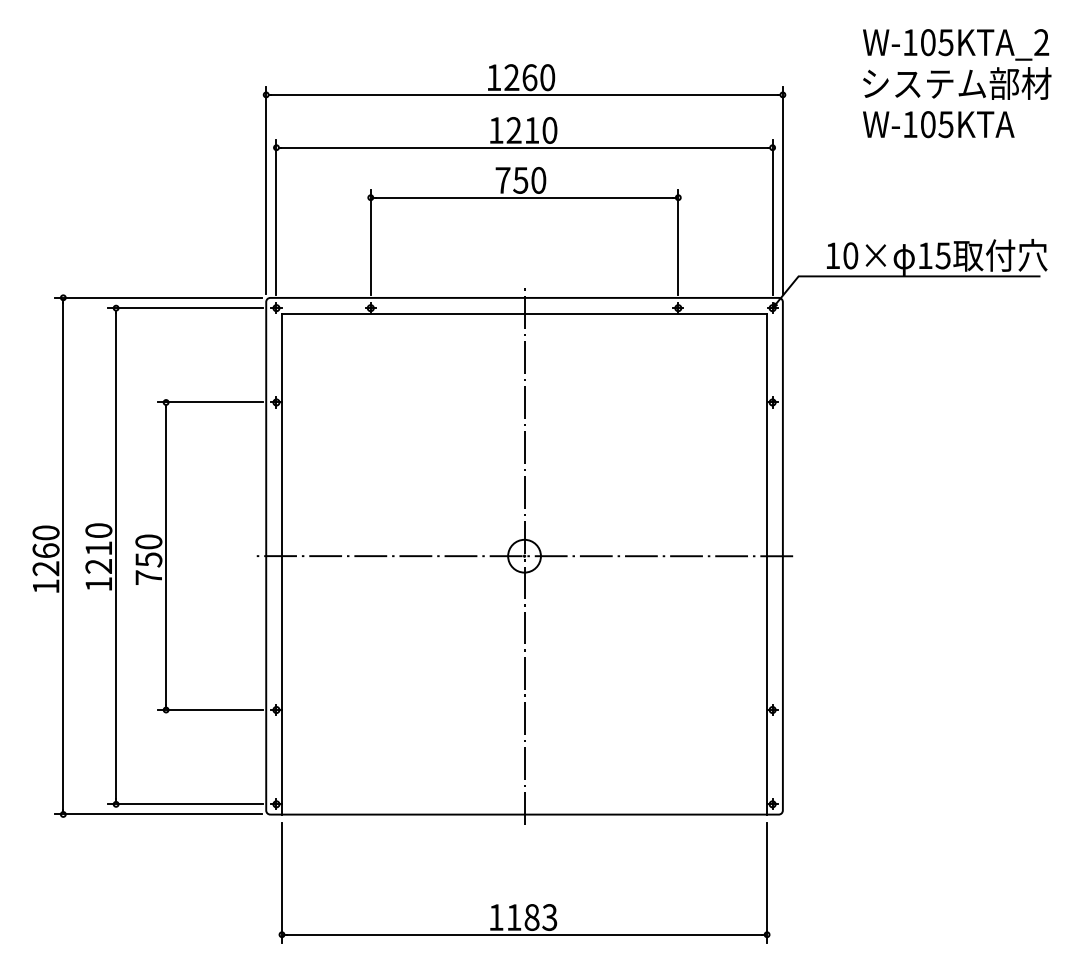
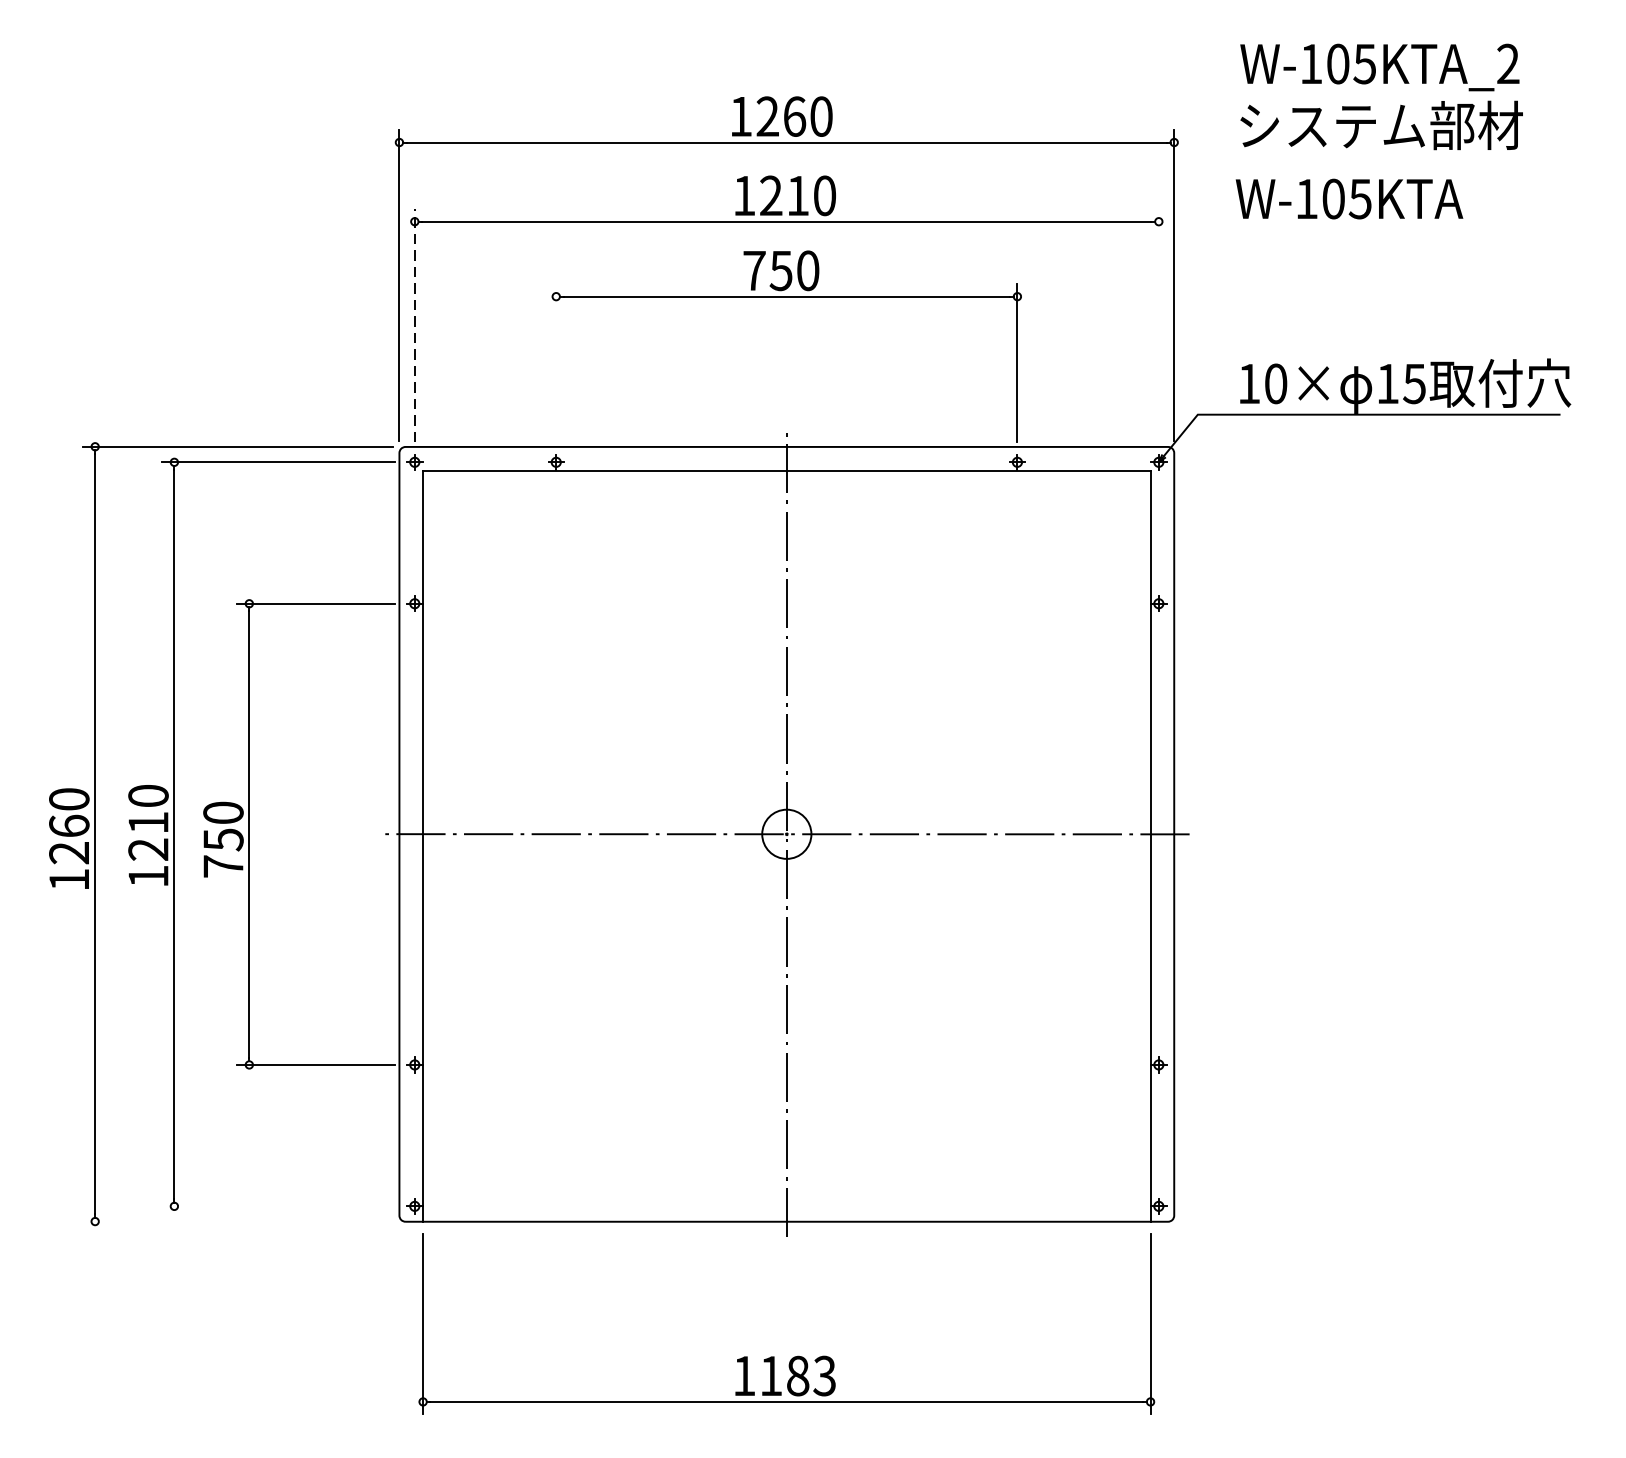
text: (957, 64) -> (1382, 96), moved
text: (938, 124) -> (1349, 198), moved
line: (772, 216) -> (1158, 324), removed
line: (276, 217) -> (414, 326), solid -> dashed
line: (370, 241) -> (555, 362), removed
line: (185, 804) -> (278, 1206), removed
line: (158, 814) -> (237, 1221), removed

